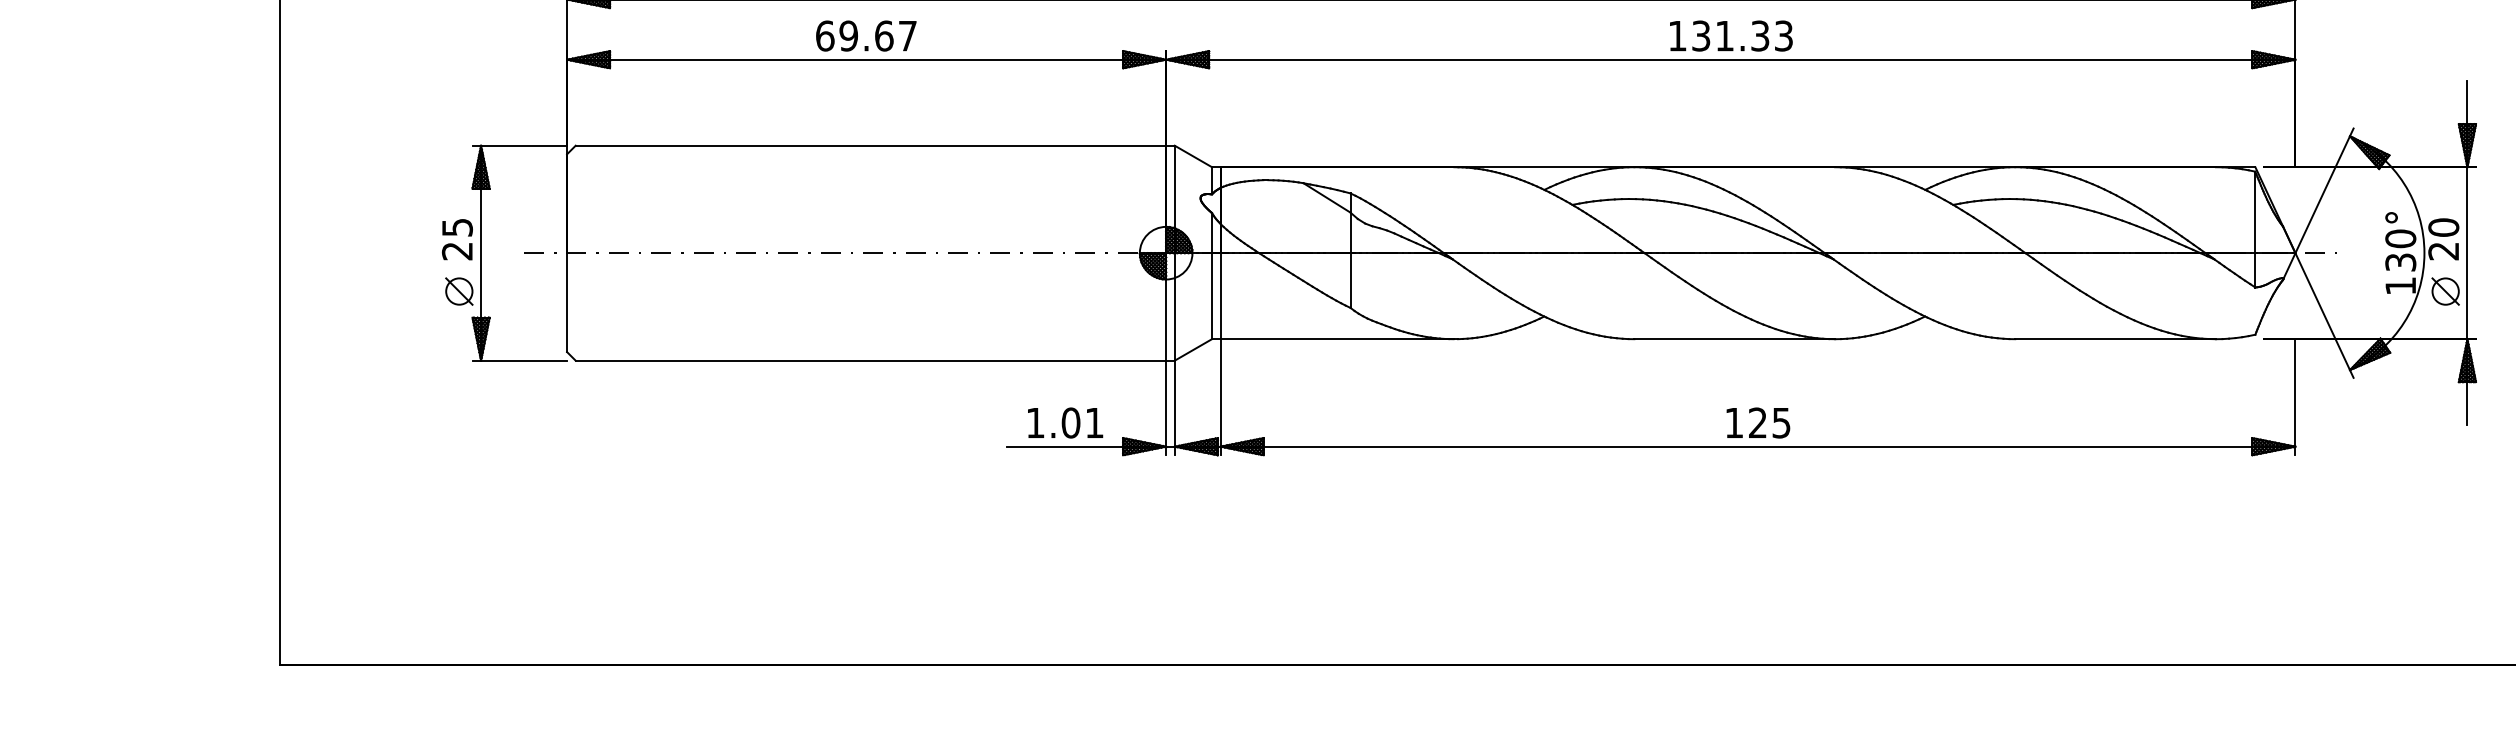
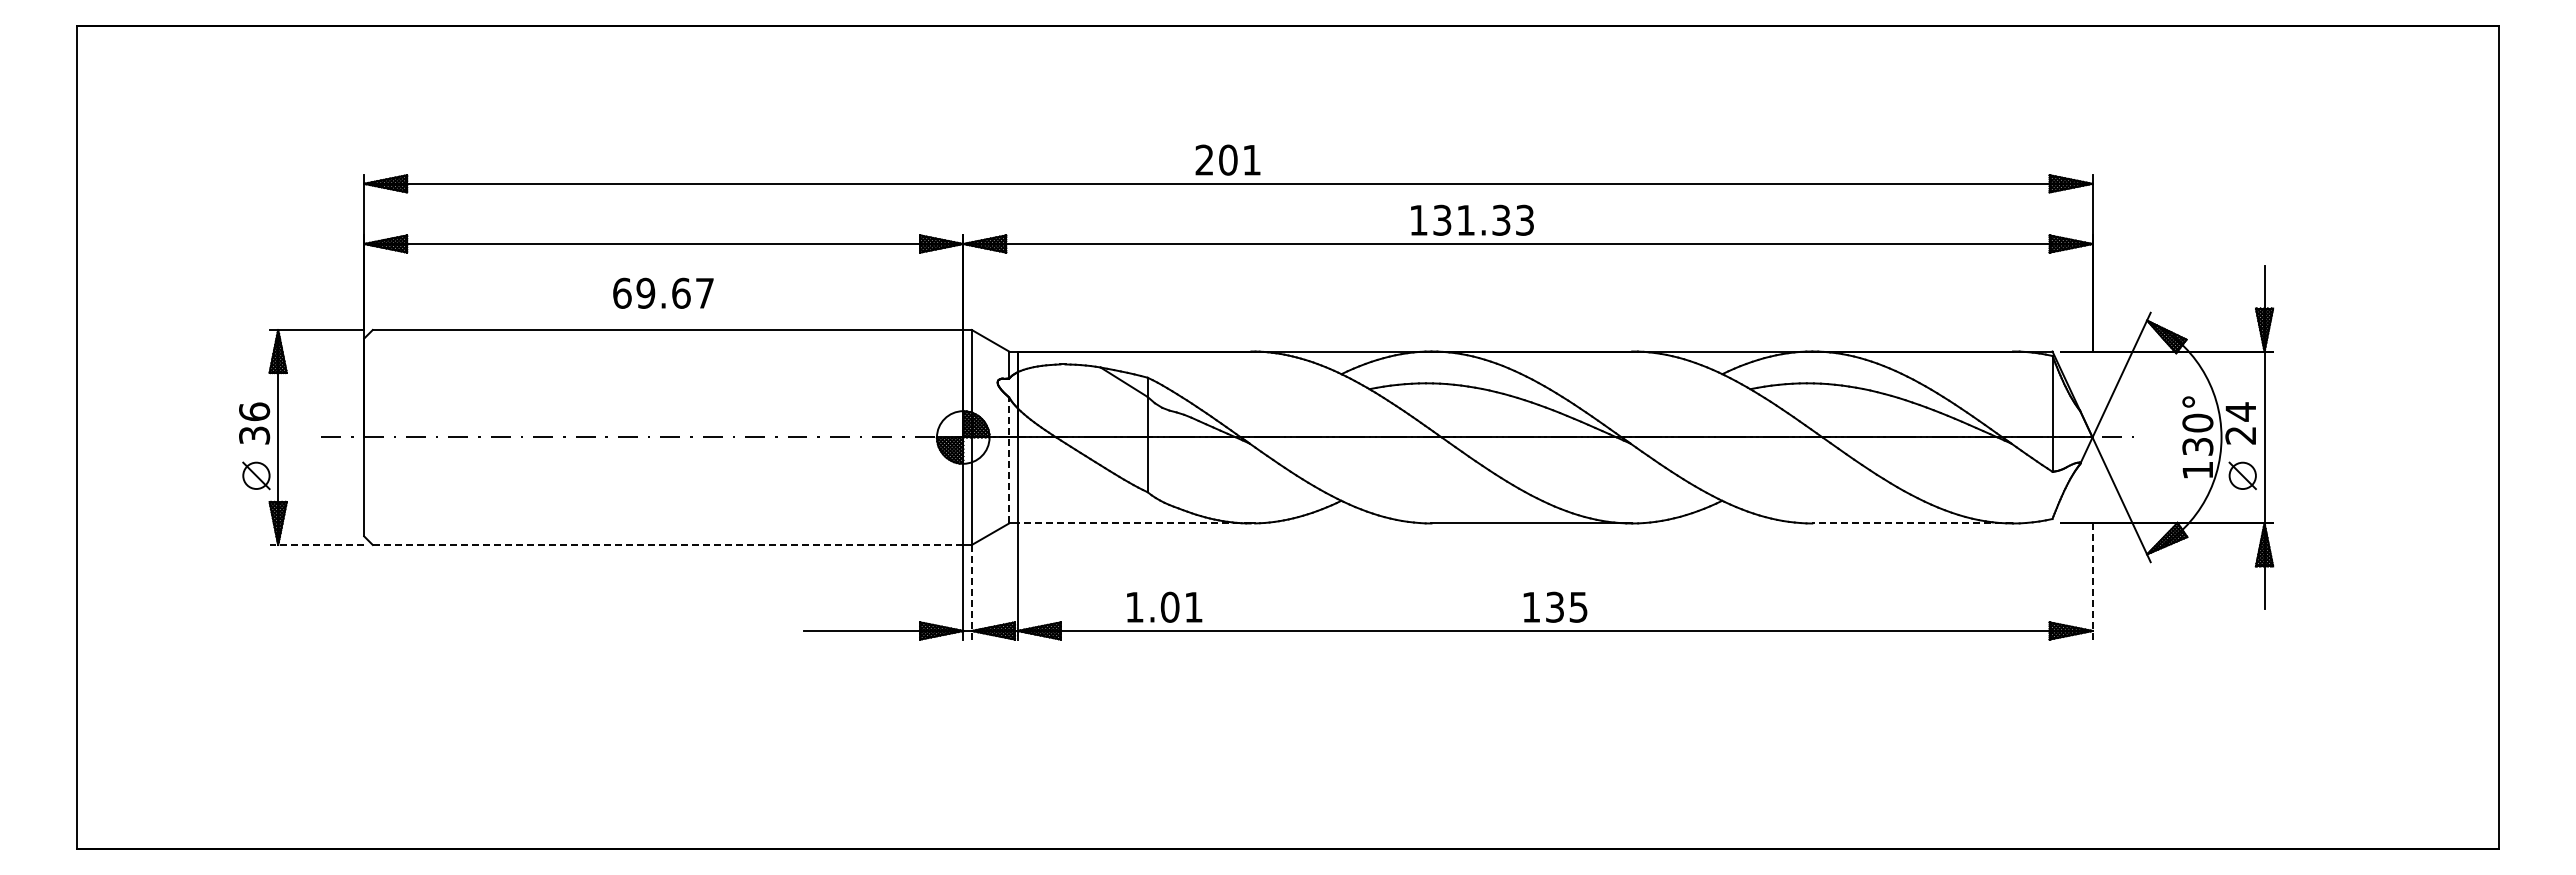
text: (866, 35) -> (663, 292), moved
text: (1731, 35) -> (1472, 219), moved
text: (2443, 227) -> (2240, 411), 20 -> 24
text: (457, 239) -> (254, 423), 25 -> 36
line: (1212, 275) -> (1009, 459), solid -> dashed
line: (1337, 339) -> (1134, 523), solid -> dashed
line: (2115, 339) -> (1912, 523), solid -> dashed
line: (519, 360) -> (316, 544), solid -> dashed
line: (871, 360) -> (668, 544), solid -> dashed
line: (2295, 397) -> (2092, 581), solid -> dashed
line: (1174, 407) -> (971, 591), solid -> dashed
text: (1065, 422) -> (1164, 606), moved
text: (1757, 423) -> (1554, 607), 125 -> 135

